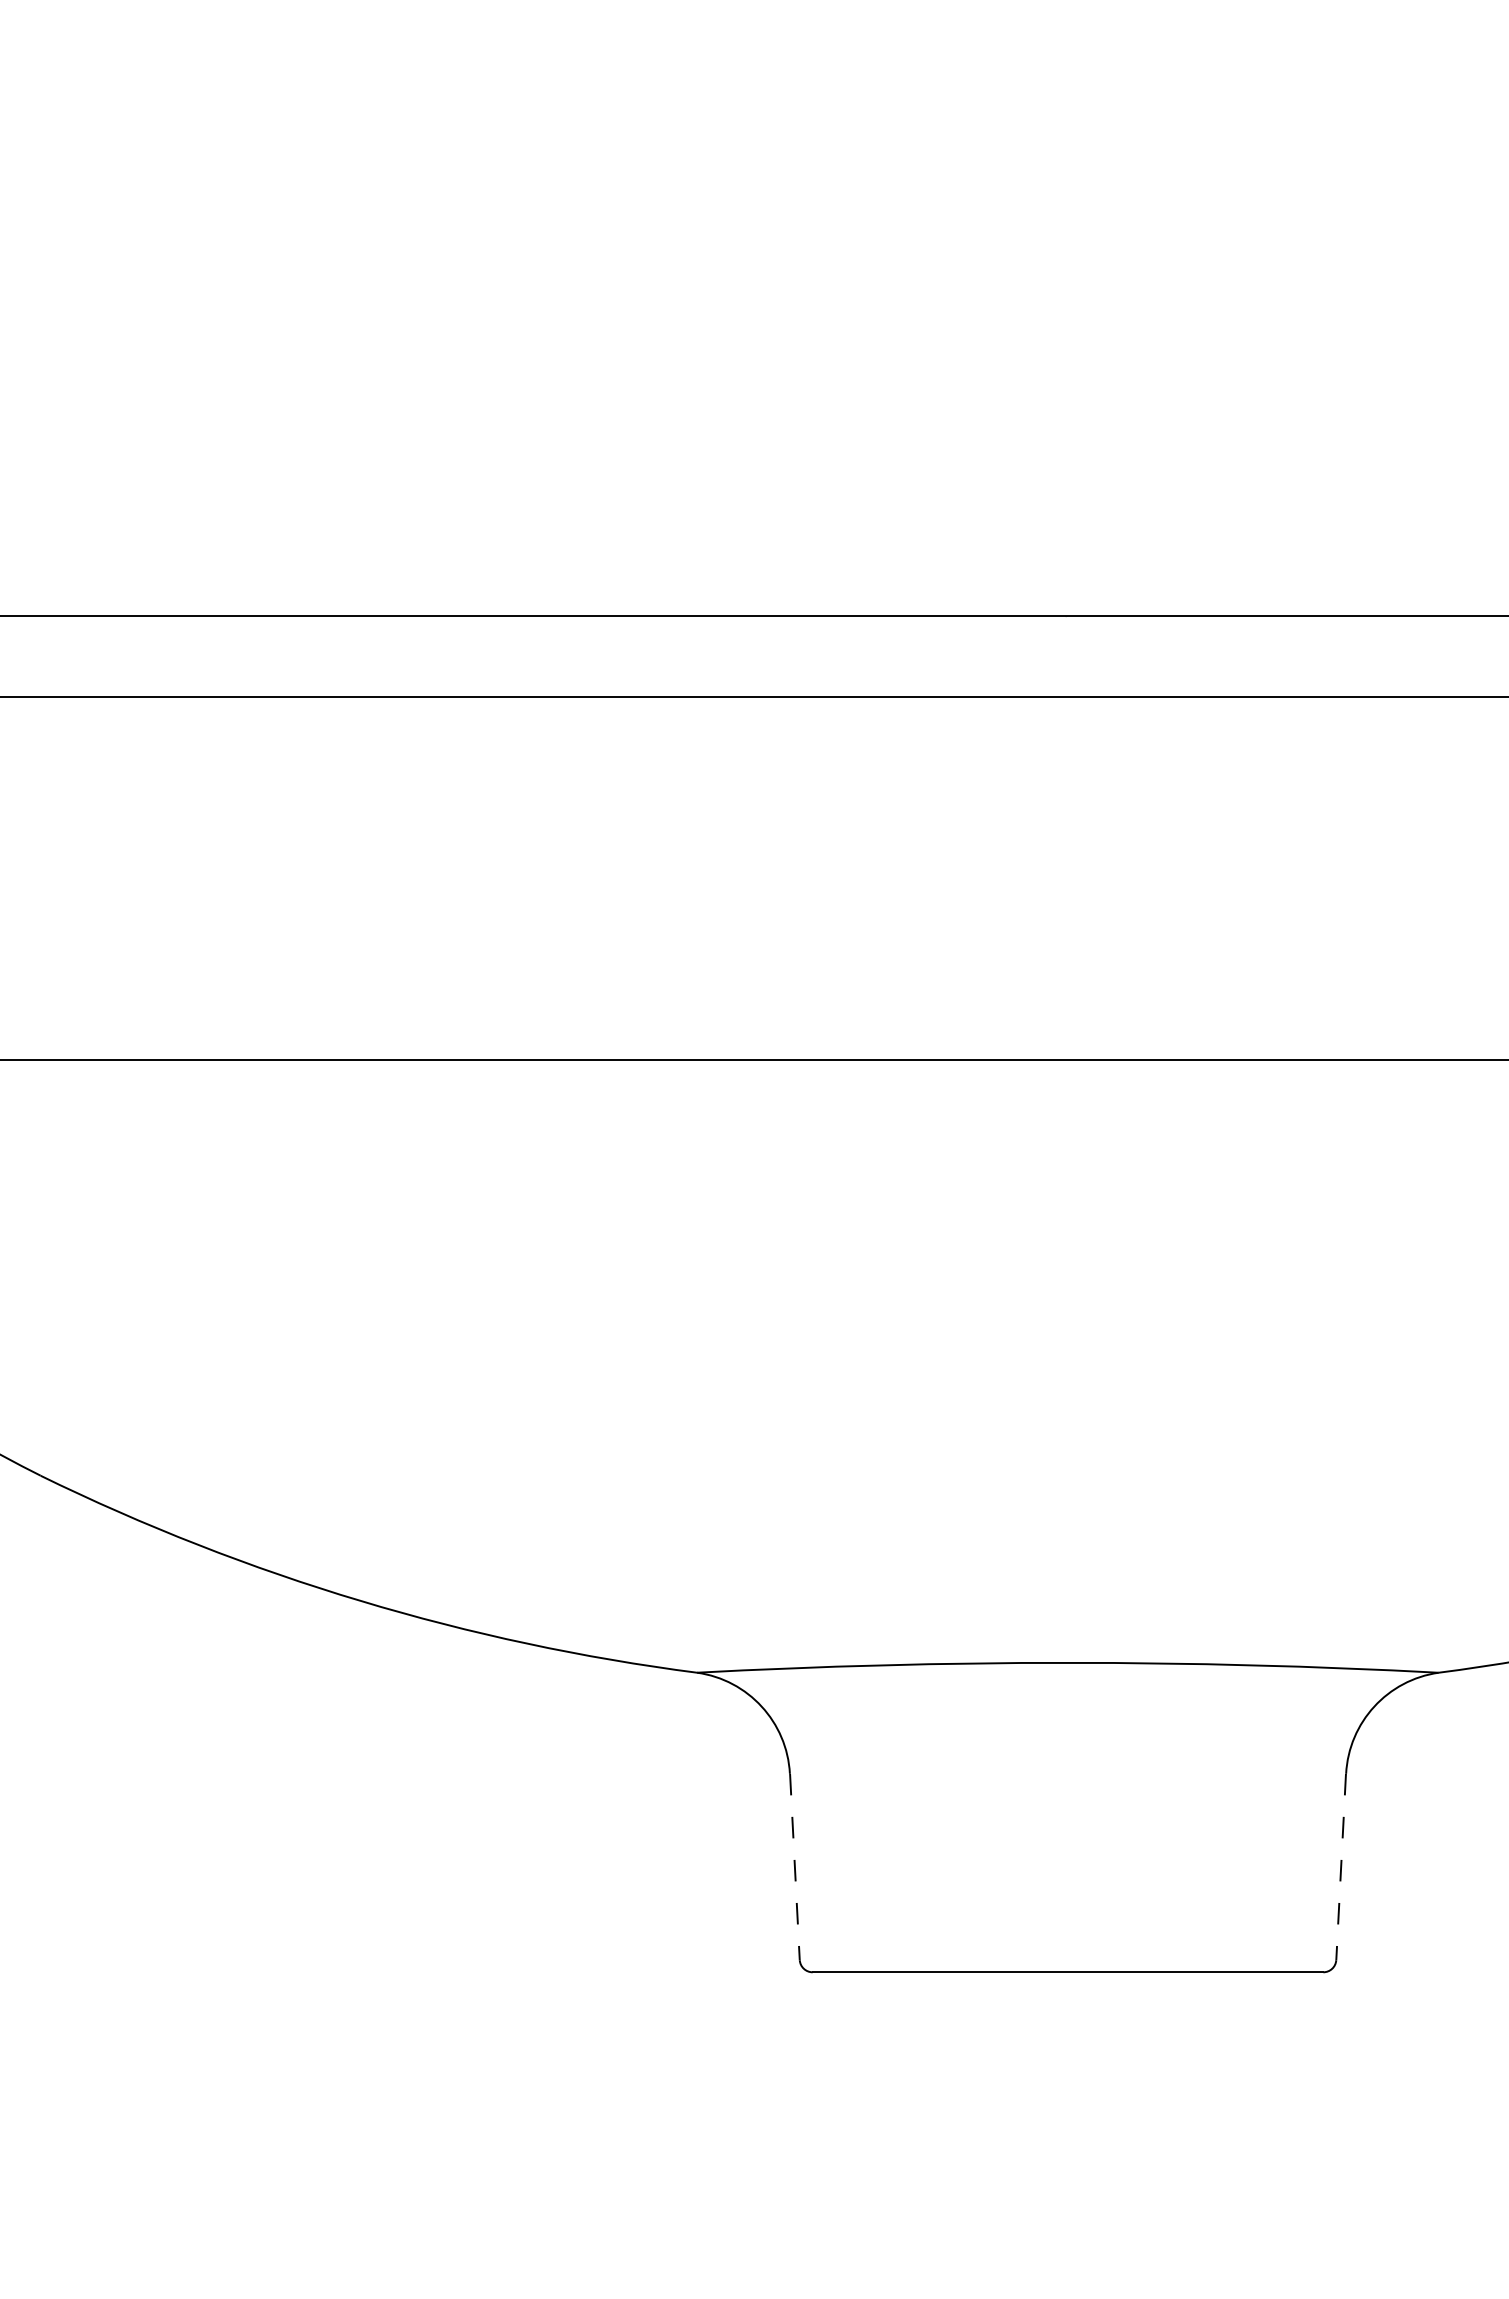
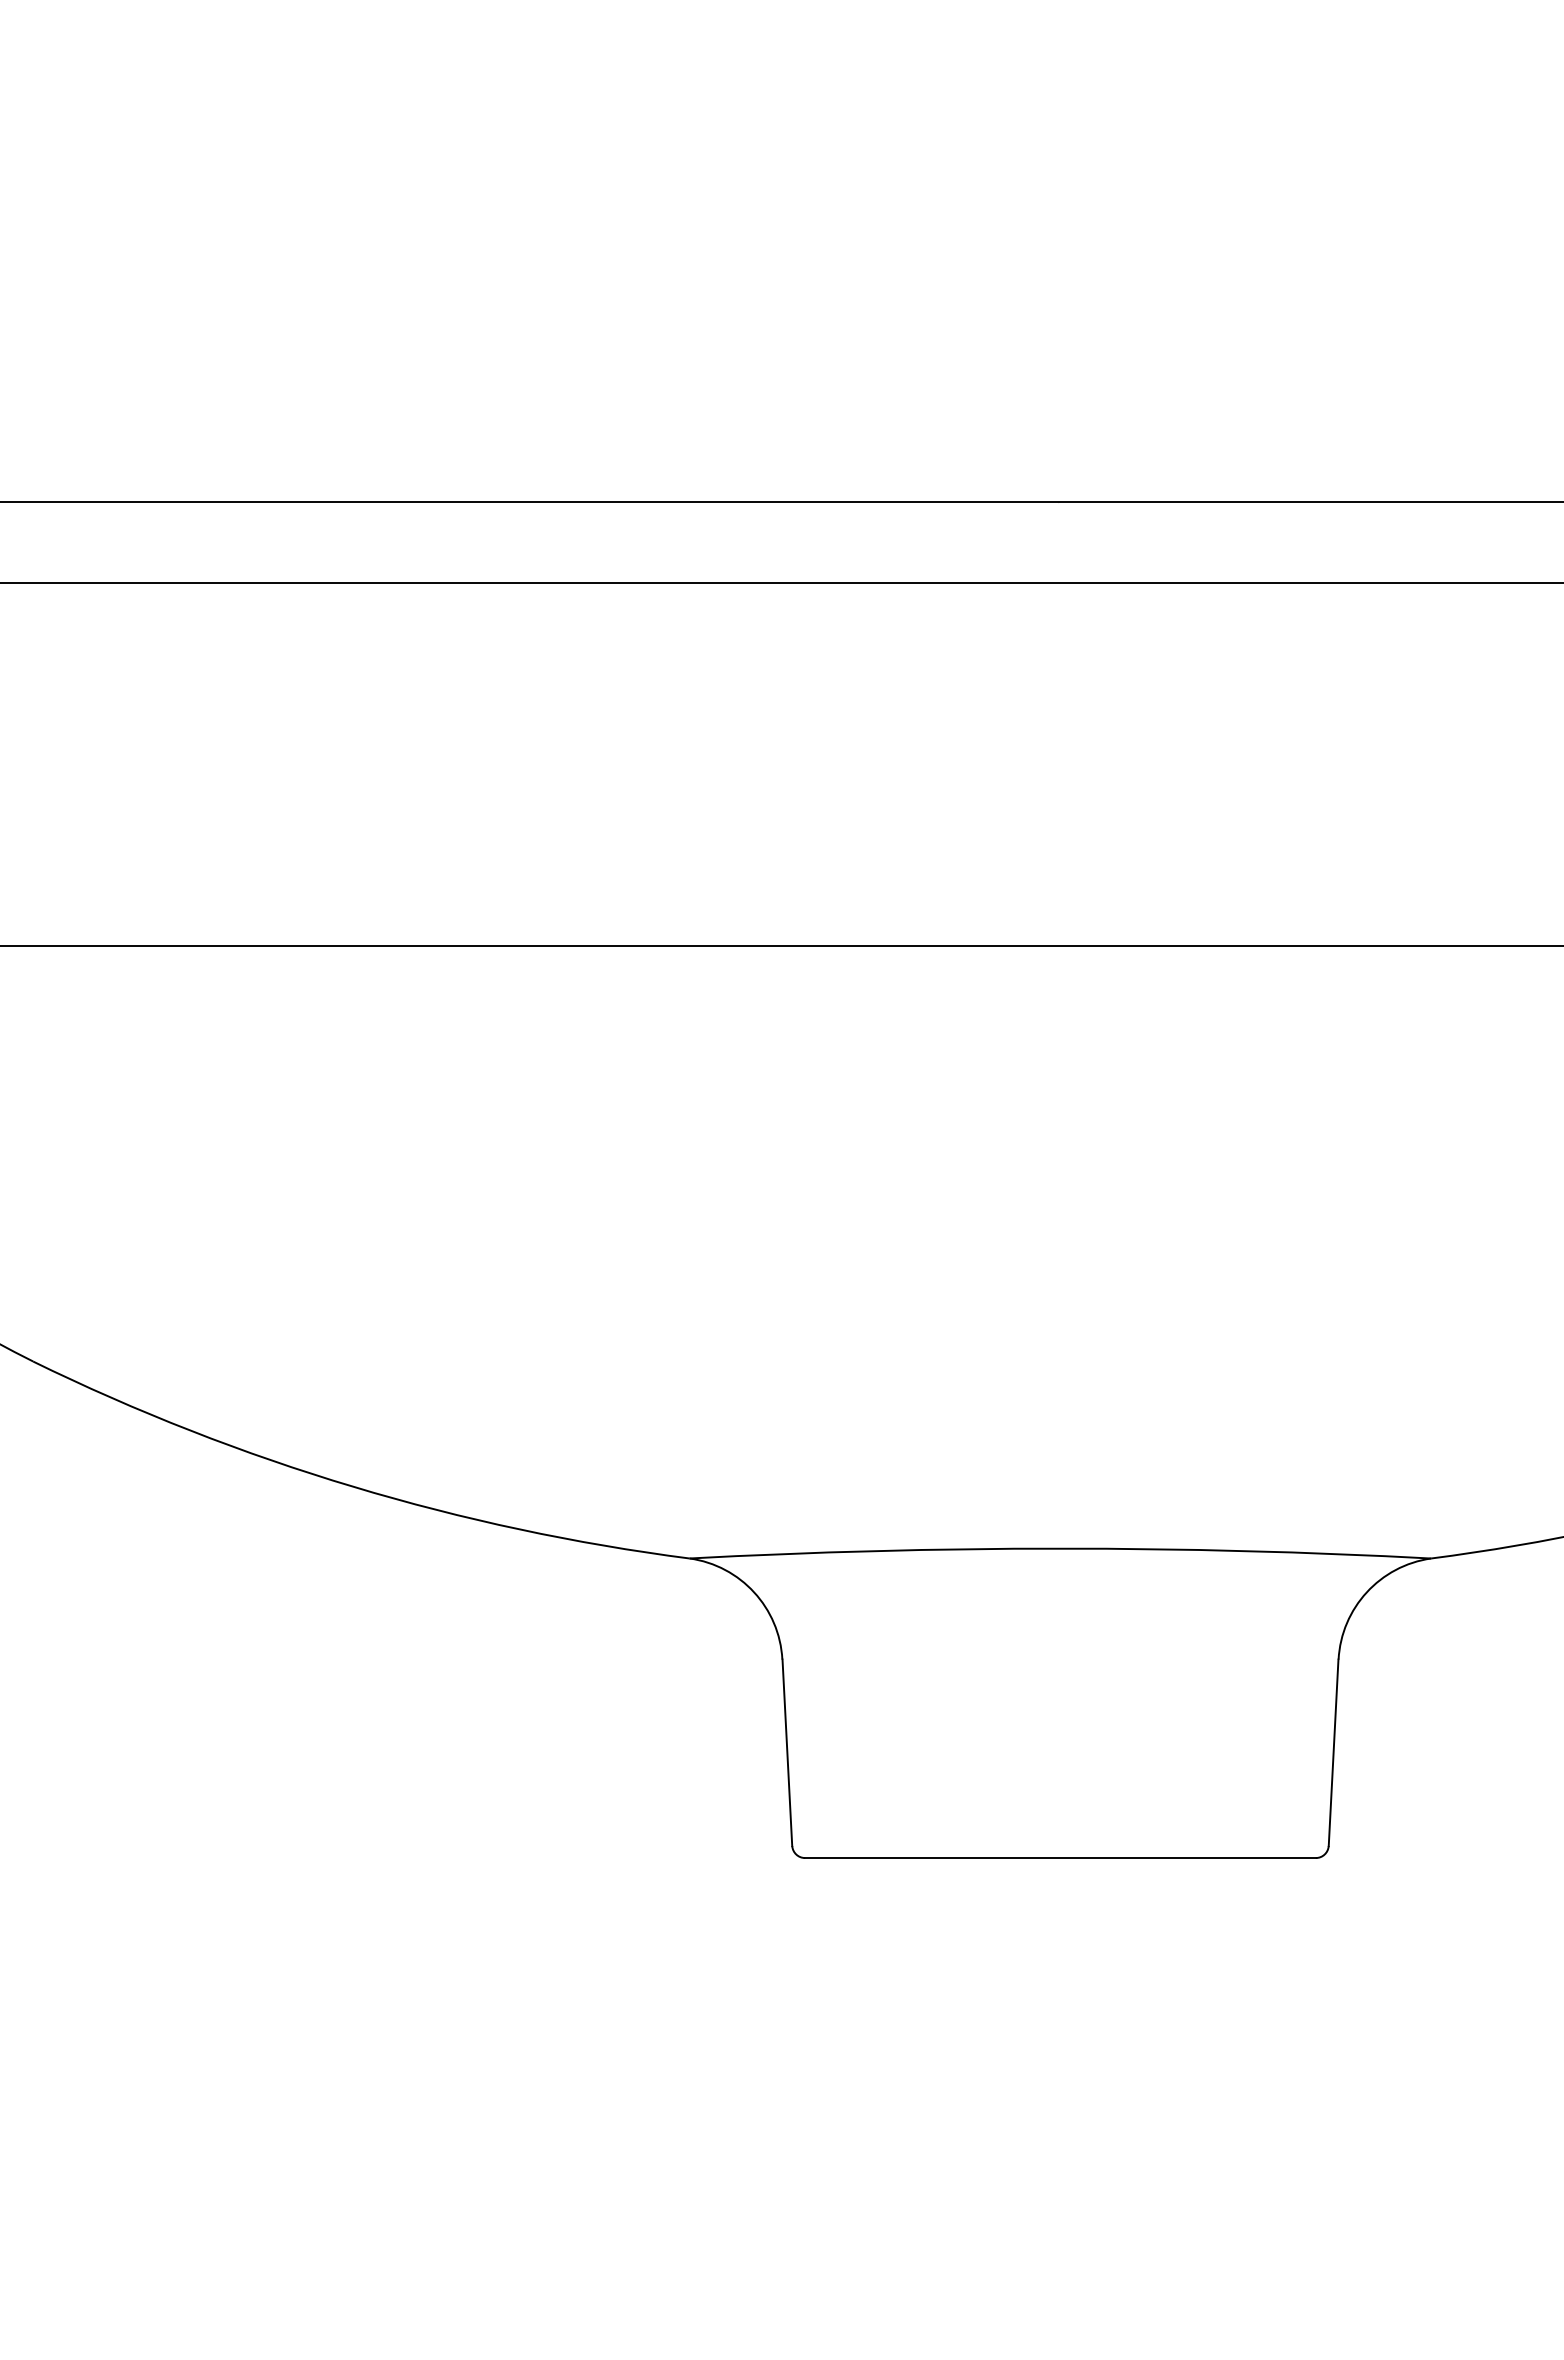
line: (795, 1867) -> (787, 1753), dashed -> solid
line: (1341, 1867) -> (1333, 1753), dashed -> solid

